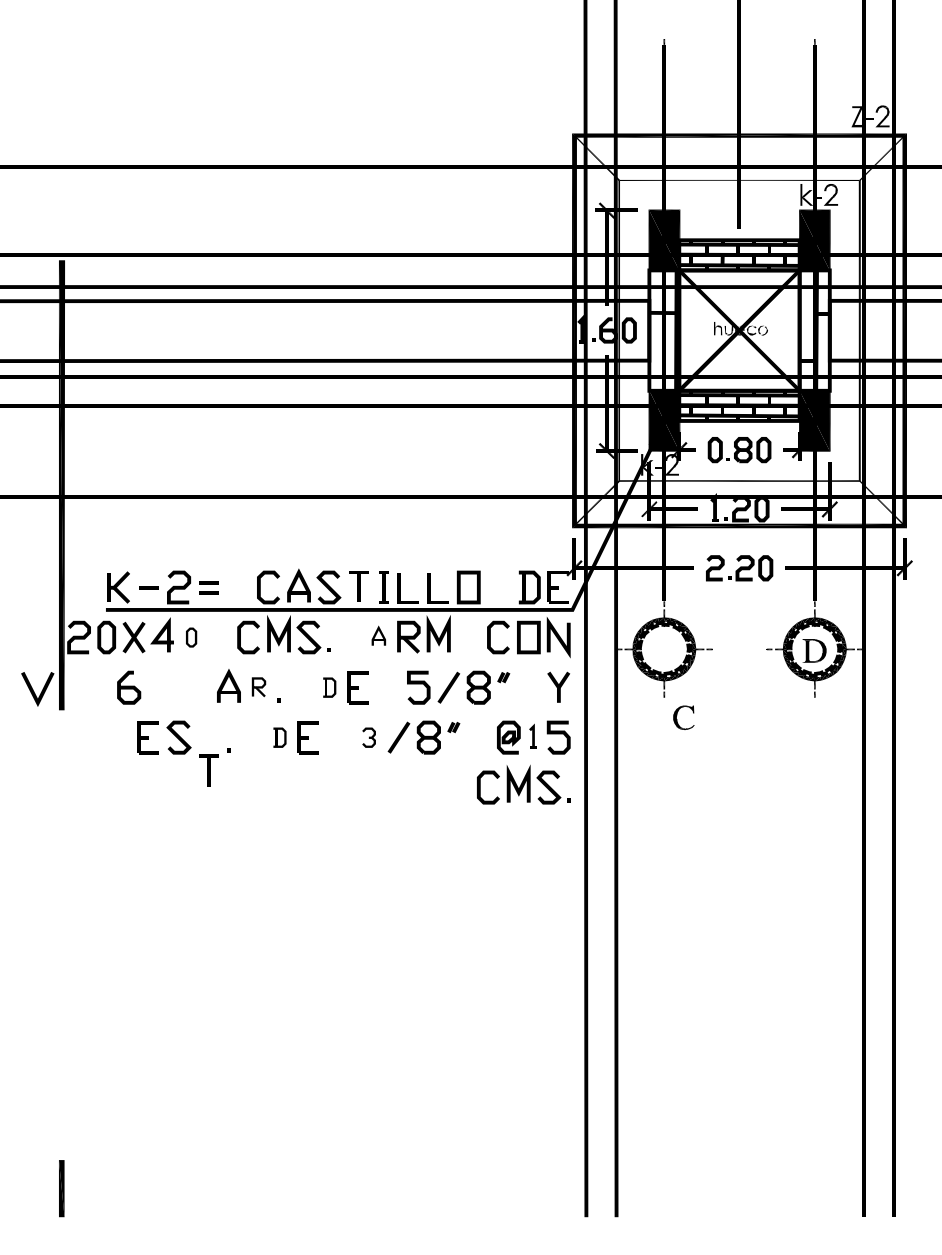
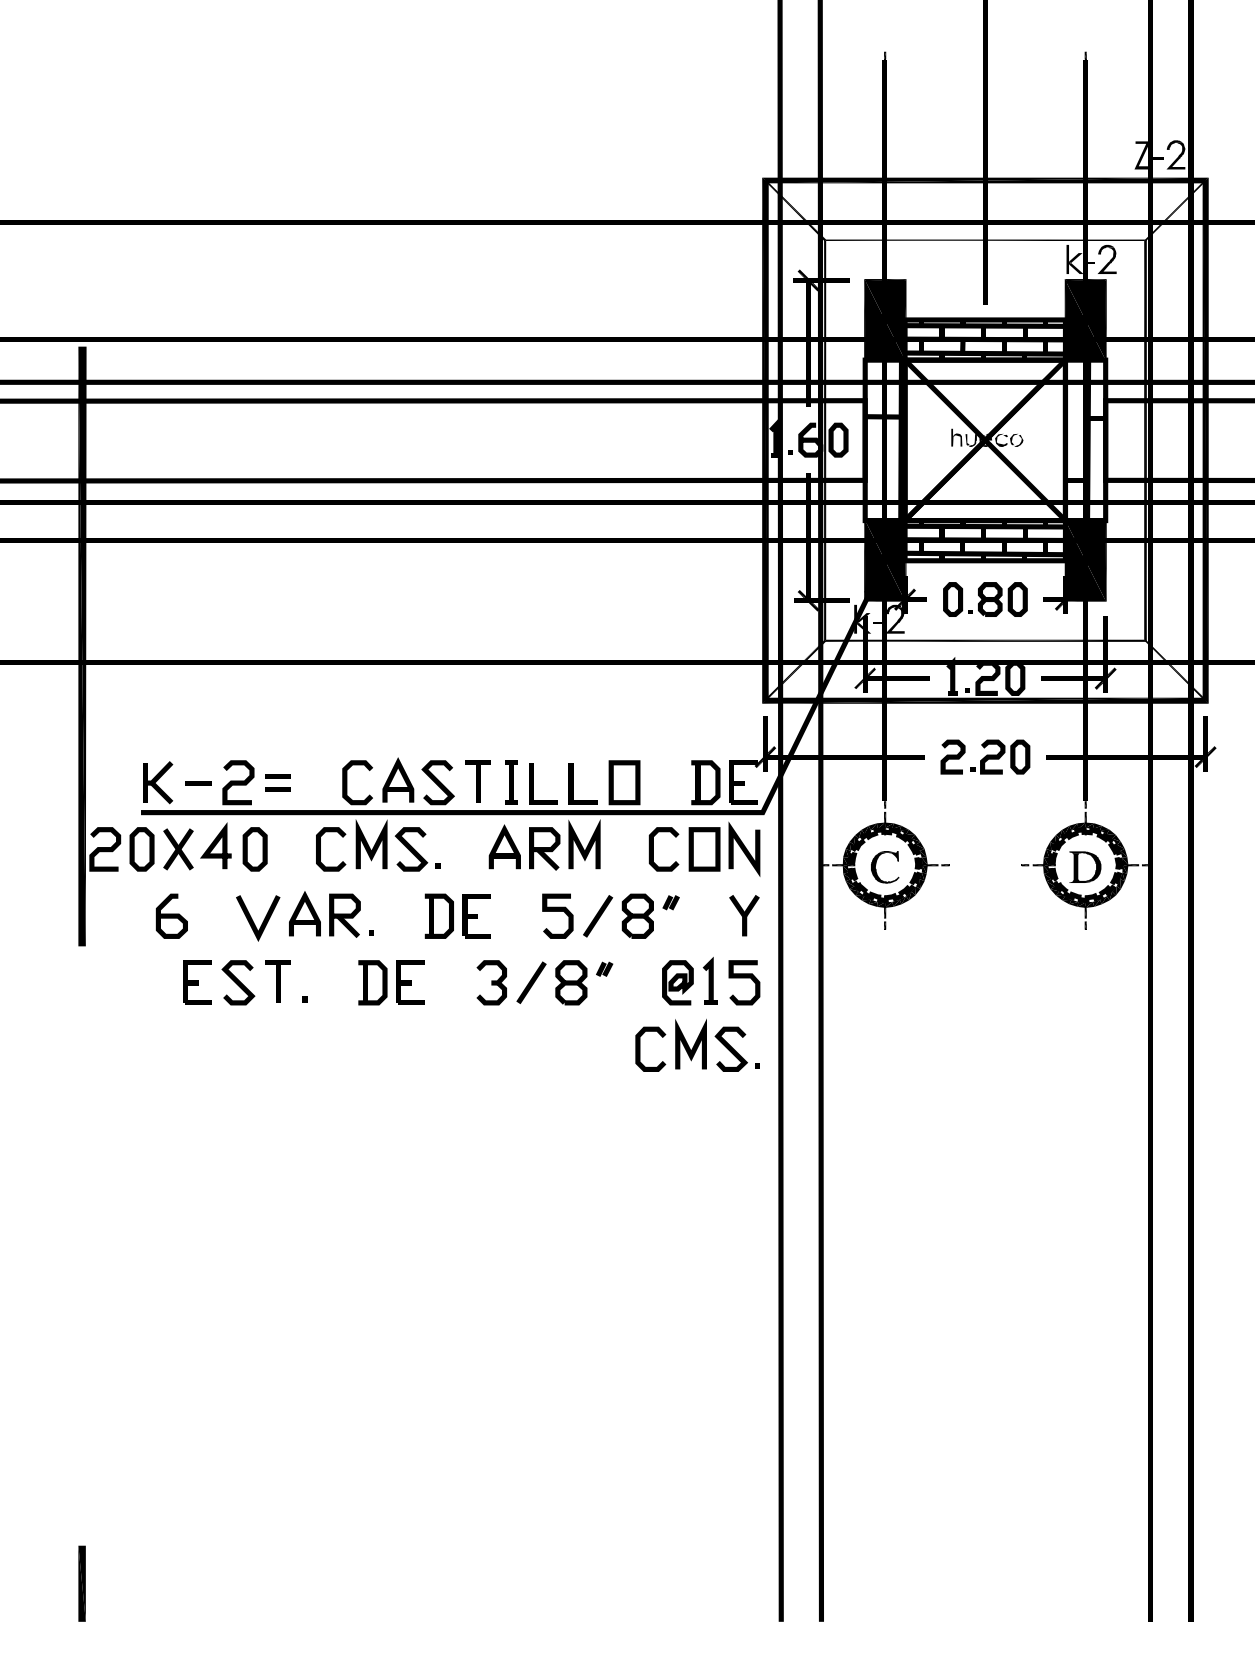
part: (378, 635) -> (504, 846), size x1.67
part: (191, 637) -> (254, 849), size x1.67
part: (258, 687) -> (344, 915), size x1.67
part: (329, 687) -> (438, 915), size x1.67
line: (41, 690) -> (263, 919), moved
part: (677, 719) -> (876, 869), moved
part: (532, 735) -> (709, 980), size x1.43
part: (279, 737) -> (372, 982), size x1.67
part: (368, 737) -> (491, 982), size x1.67
part: (208, 770) -> (277, 981), moved

